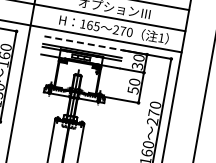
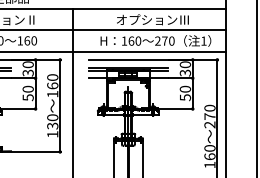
text: (97, 25) -> (138, 40), 165 -> 160
line: (83, 42) -> (128, 59), dashed -> solid

